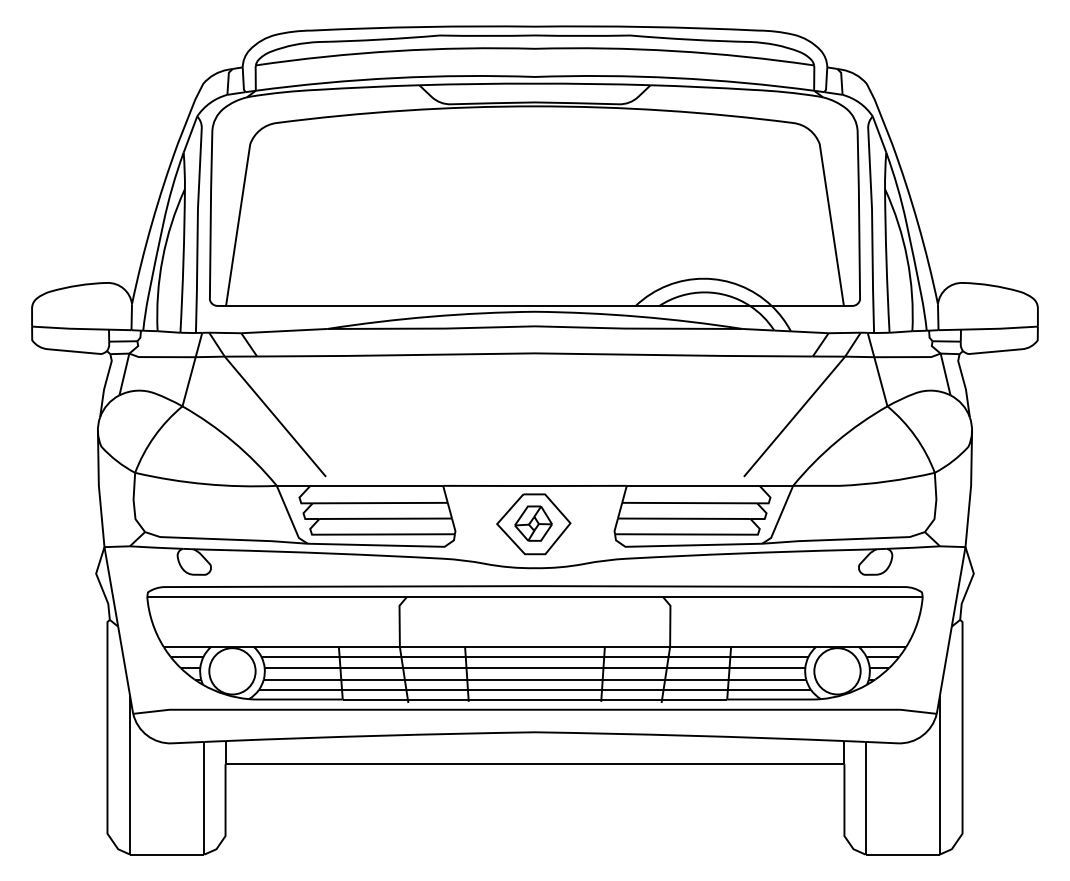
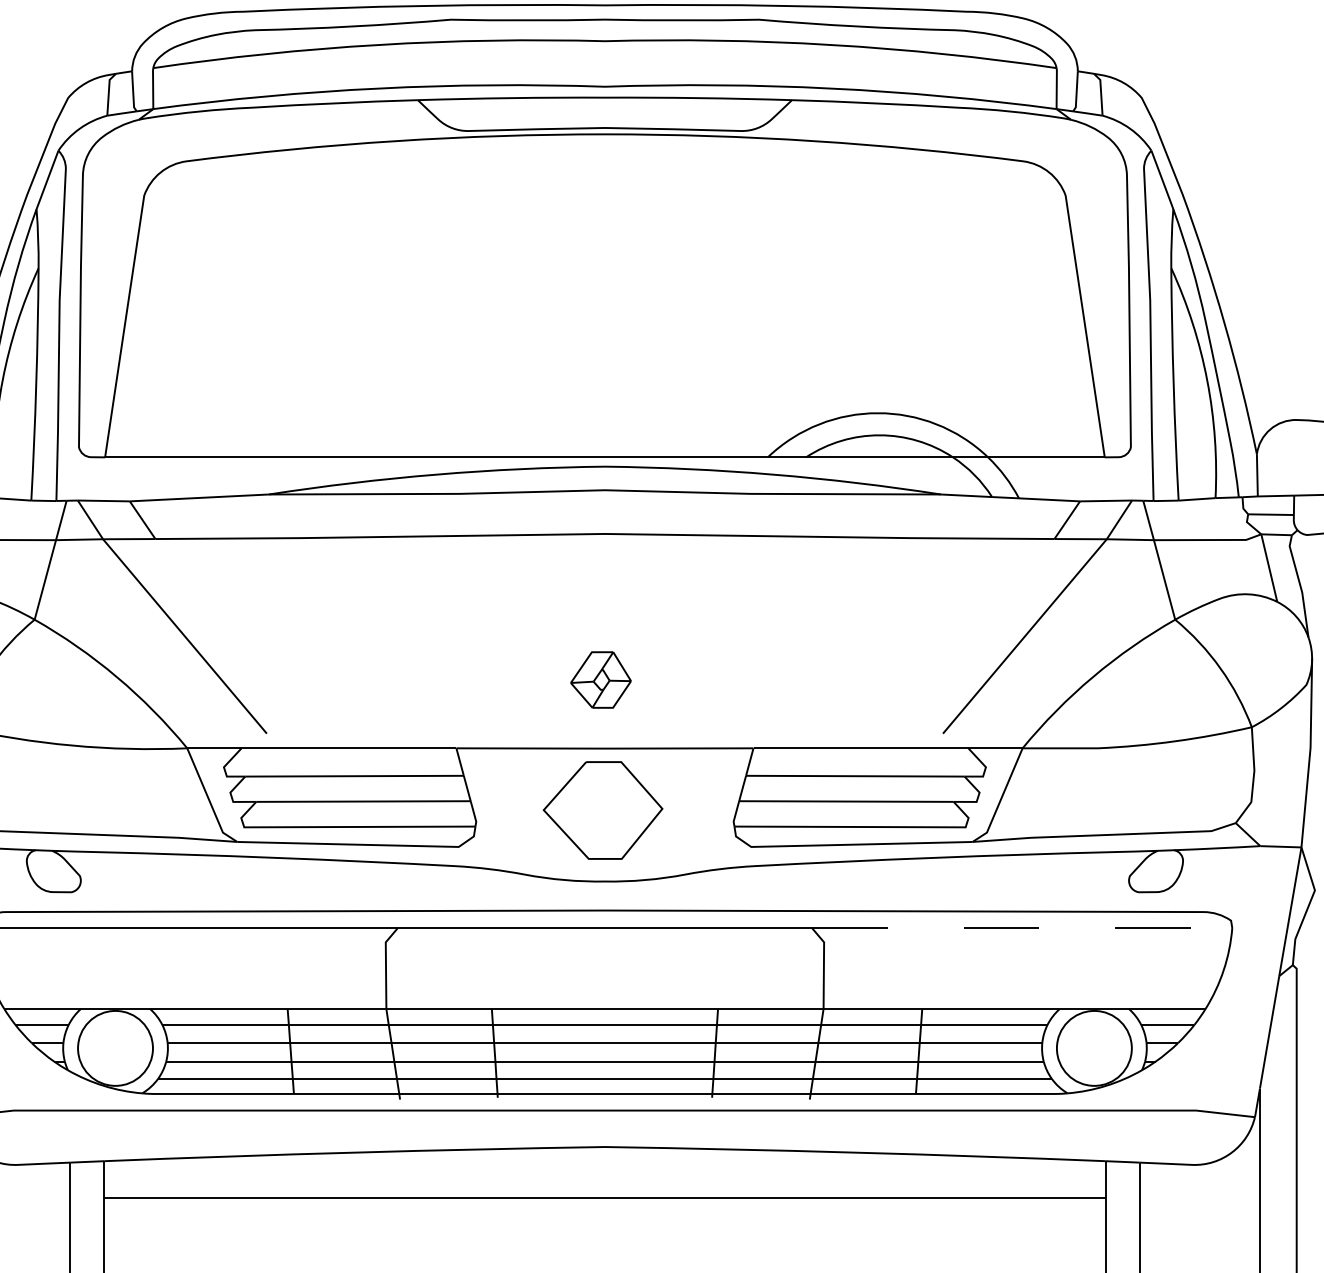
part: (533, 523) -> (600, 679), moved
line: (792, 596) -> (1021, 927), solid -> dashed

